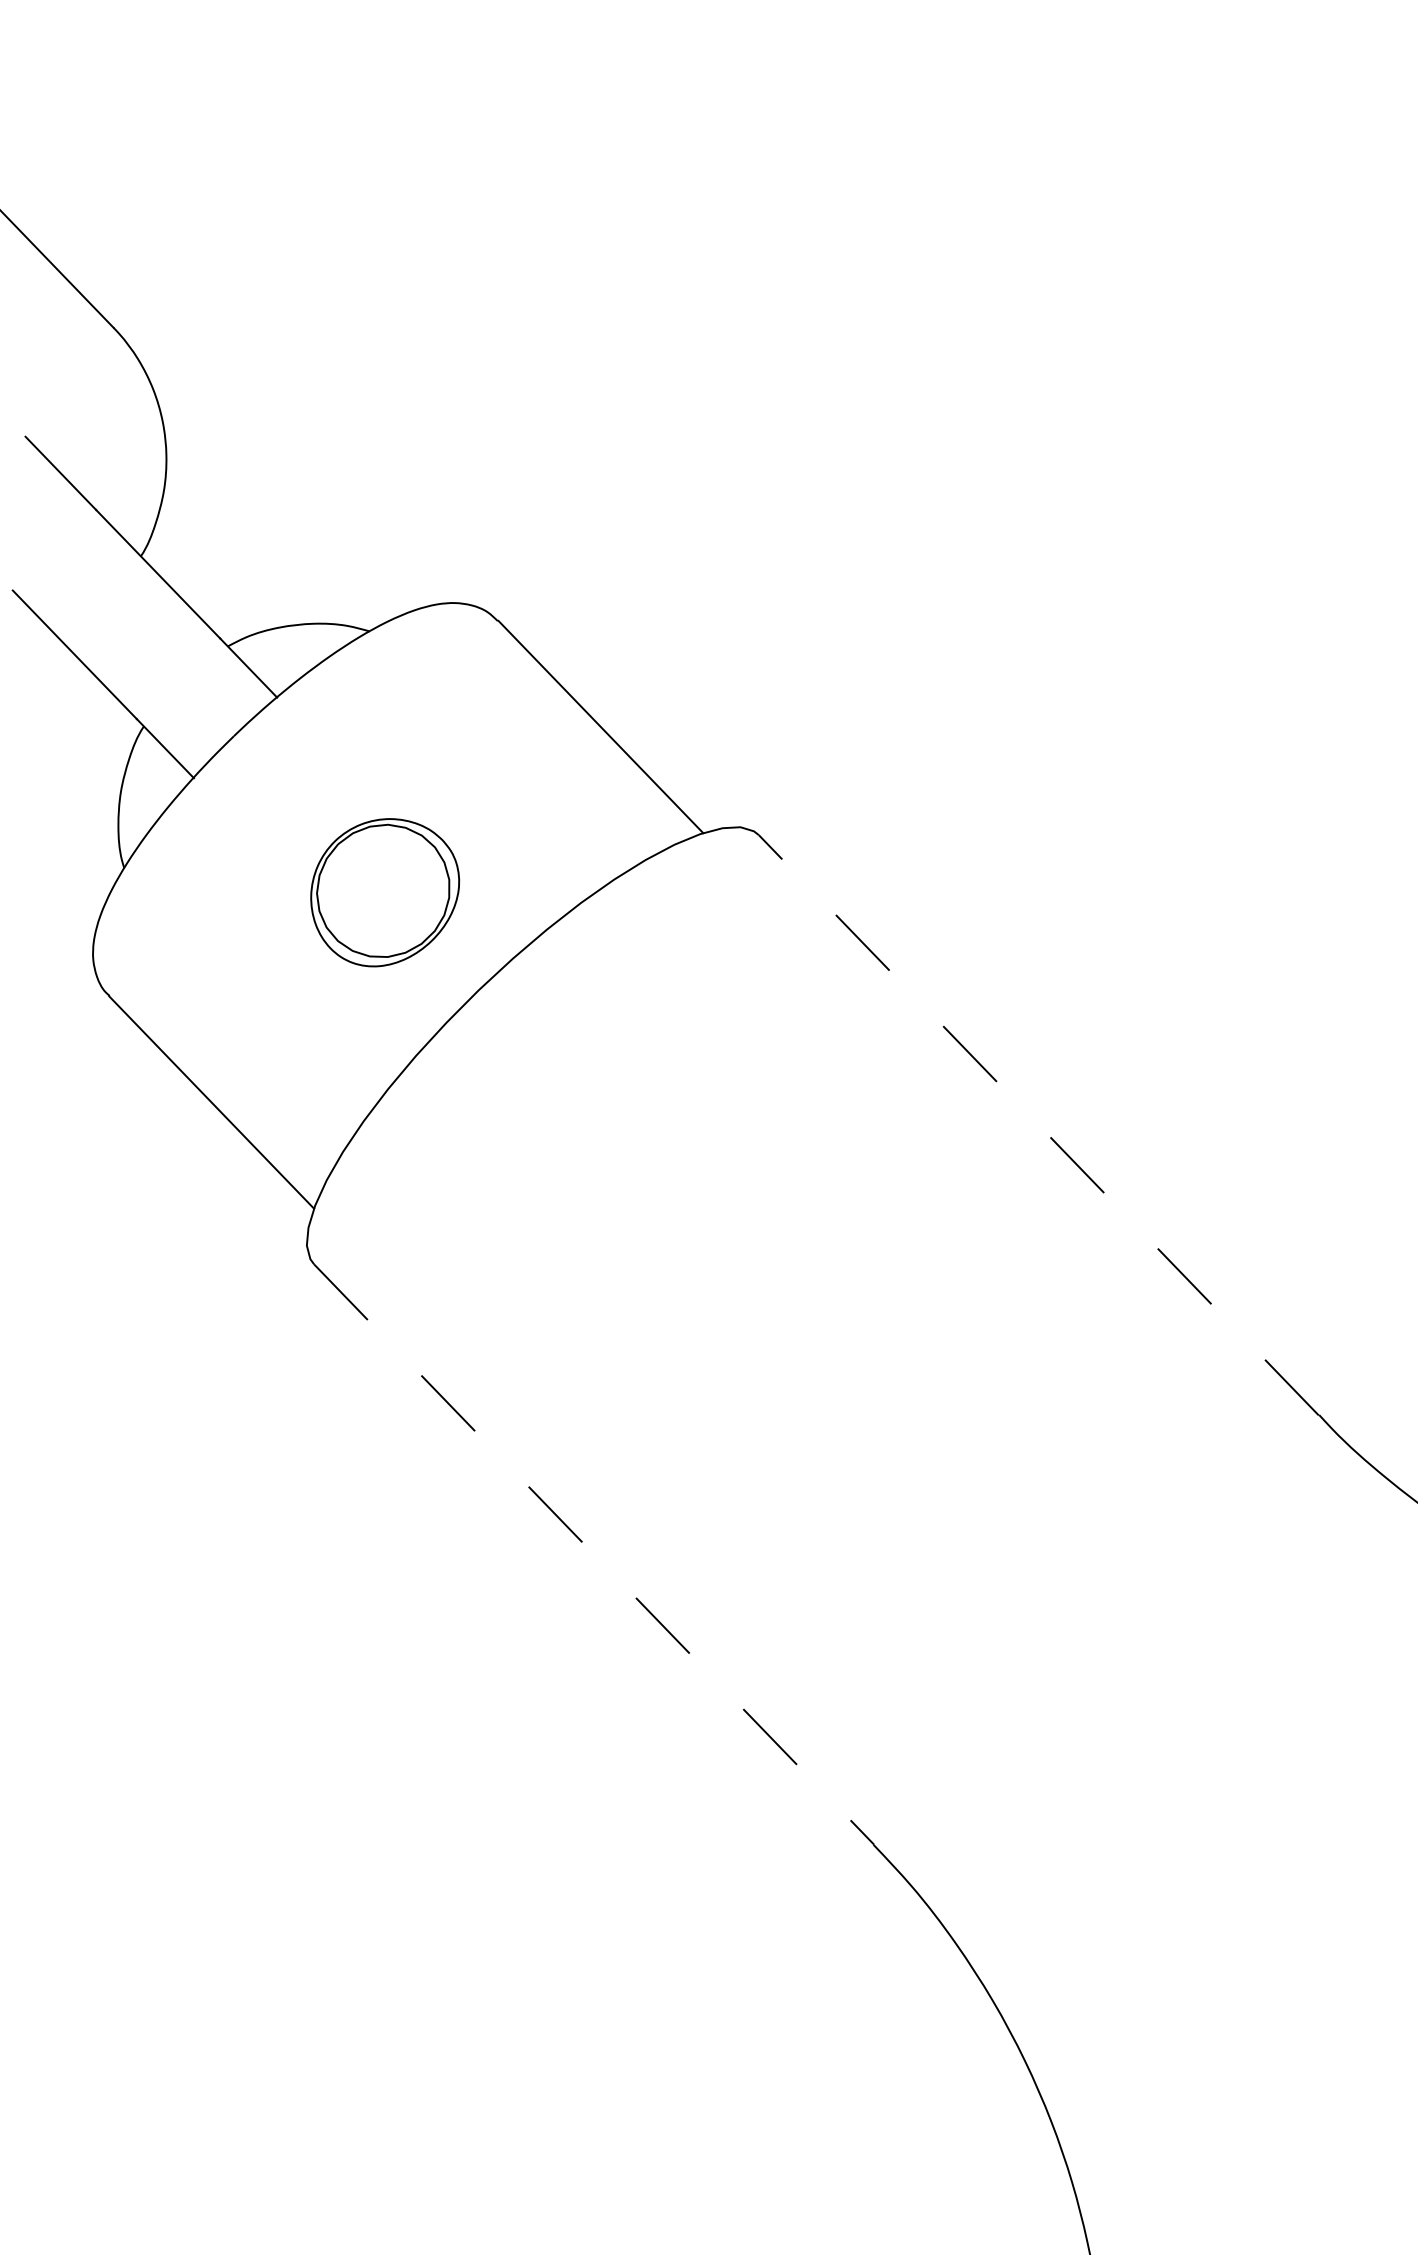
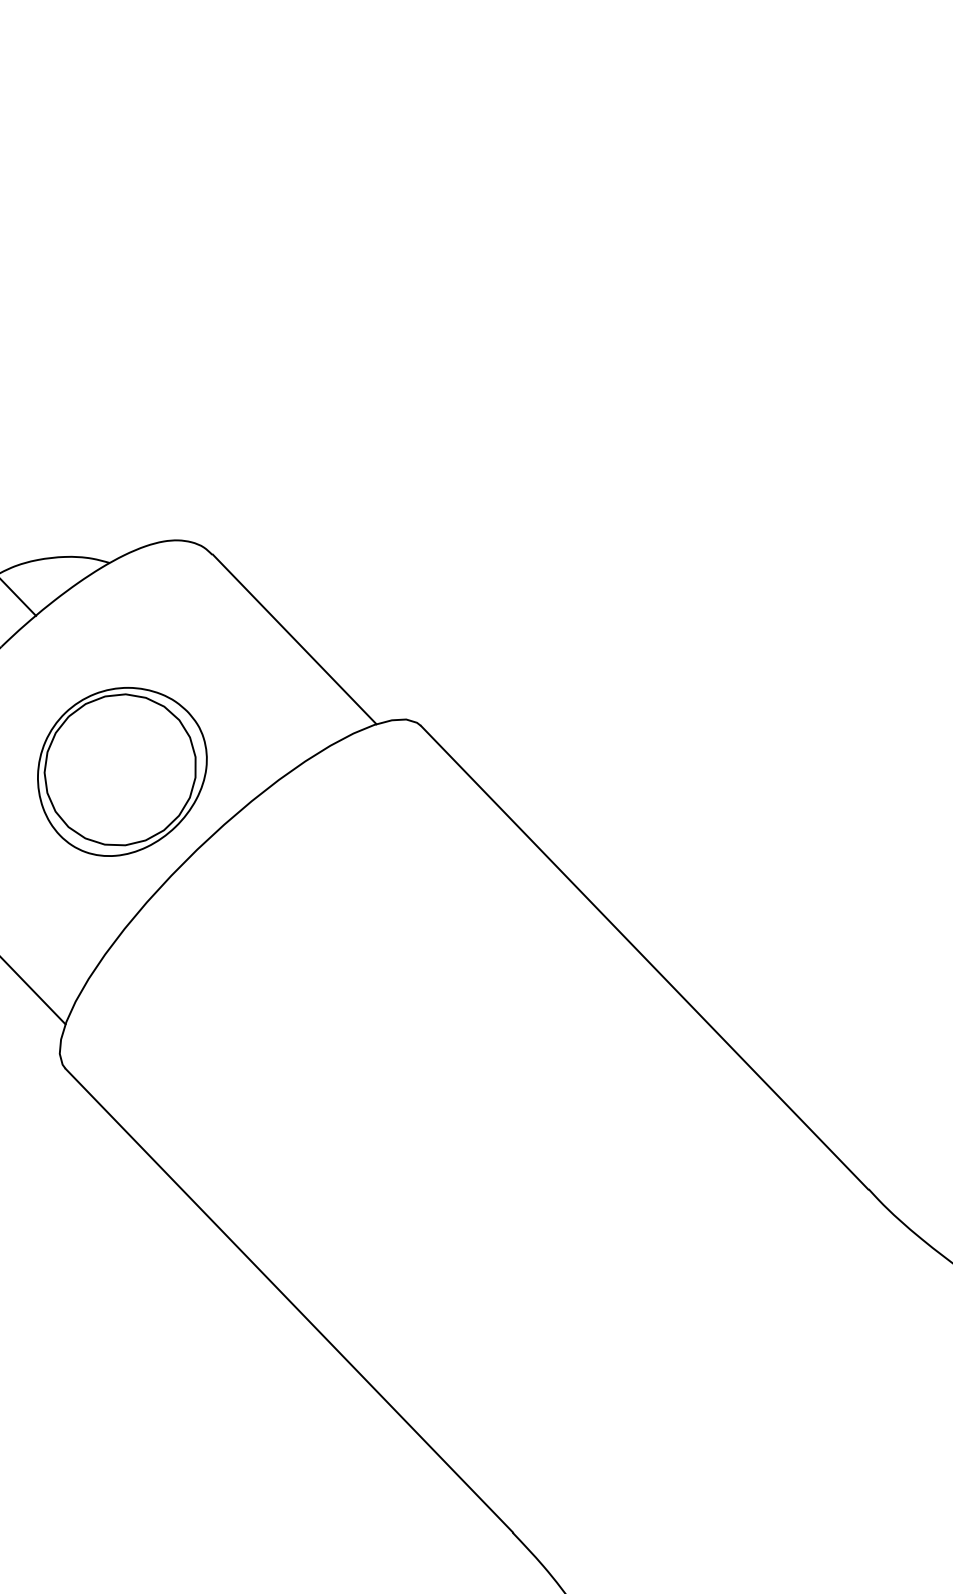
part: (384, 892) -> (121, 771), size x1.43
line: (1038, 1124) -> (644, 957), dashed -> solid
line: (594, 1554) -> (289, 1300), dashed -> solid

